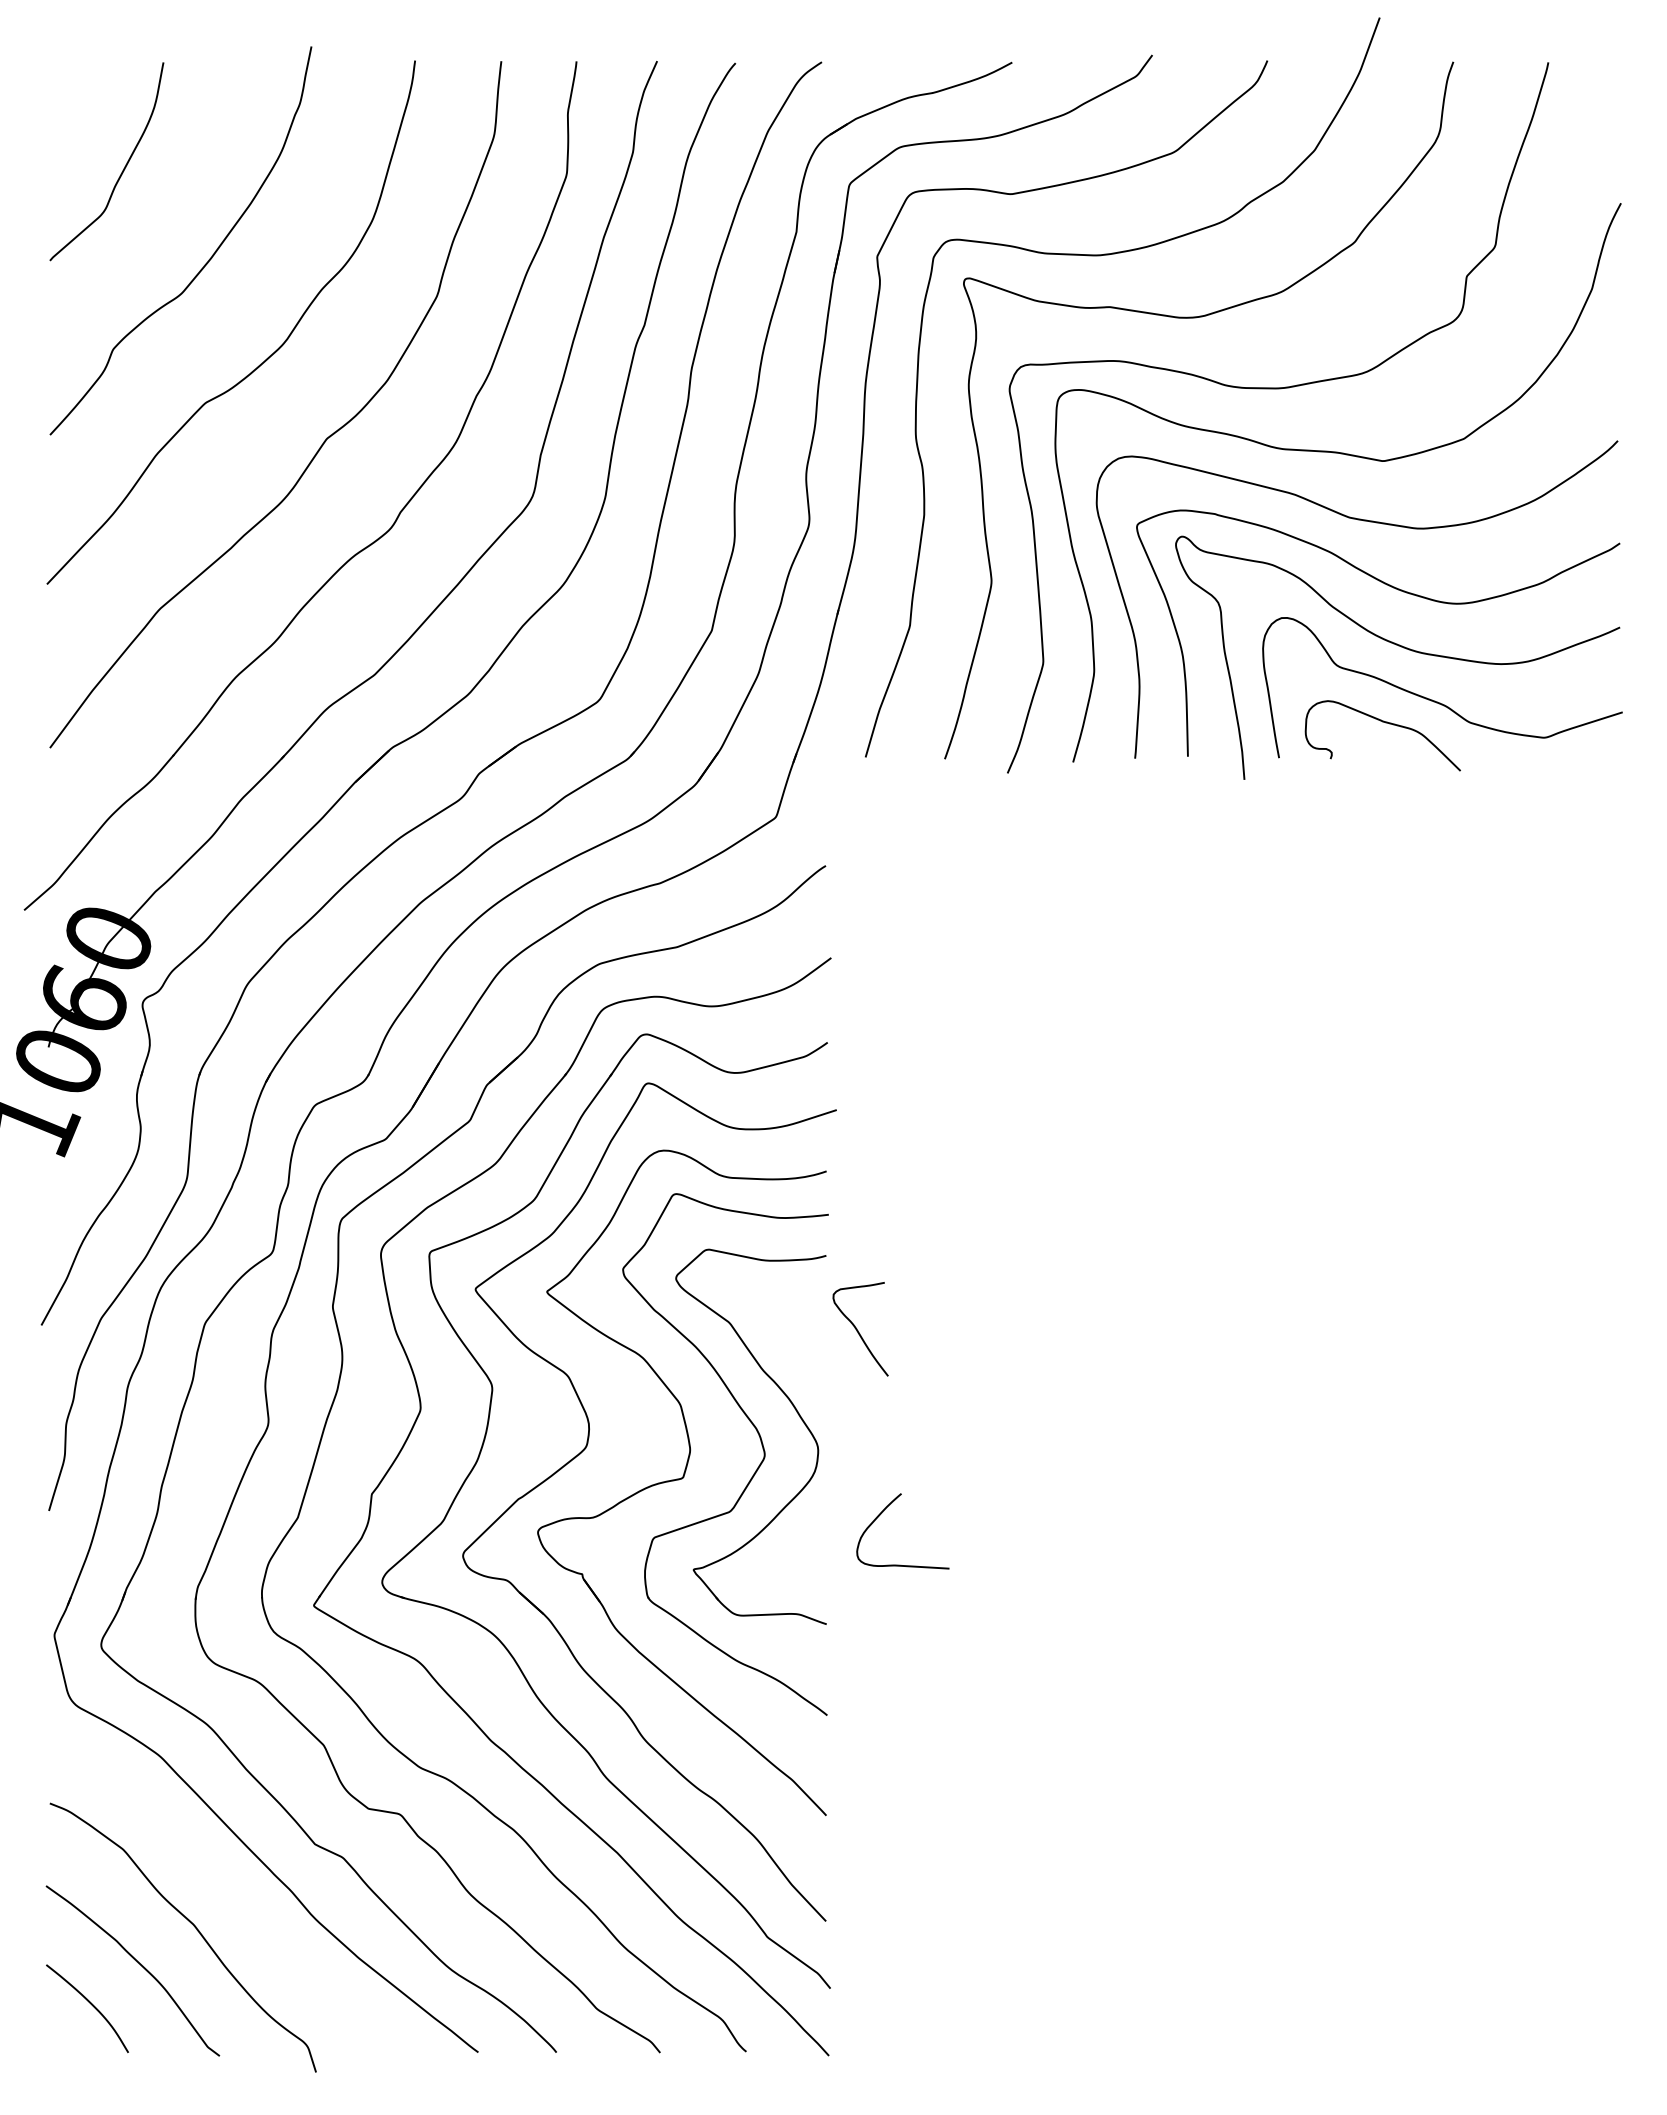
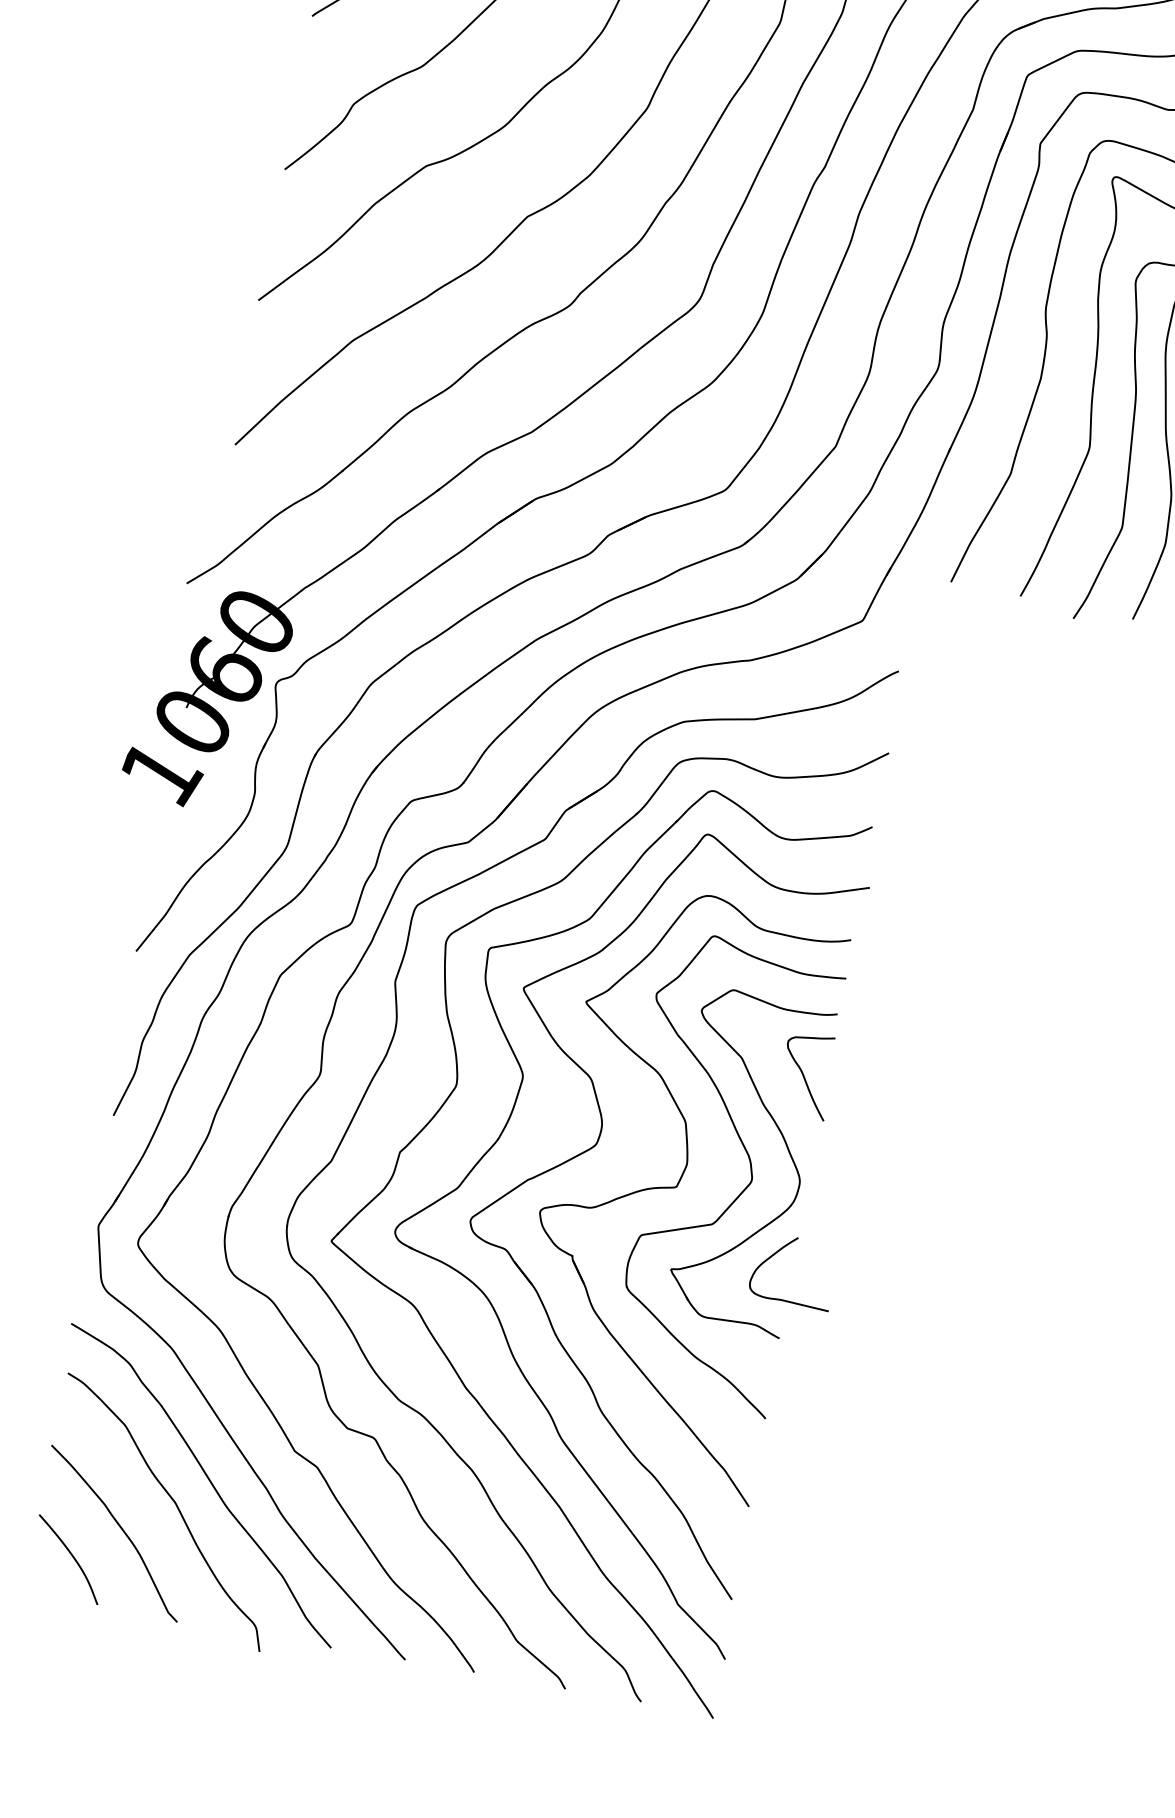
curve: (858, 1330) -> (804, 1076), moved
curve: (883, 1512) -> (779, 1251), moved
curve: (227, 1895) -> (209, 1482), added

